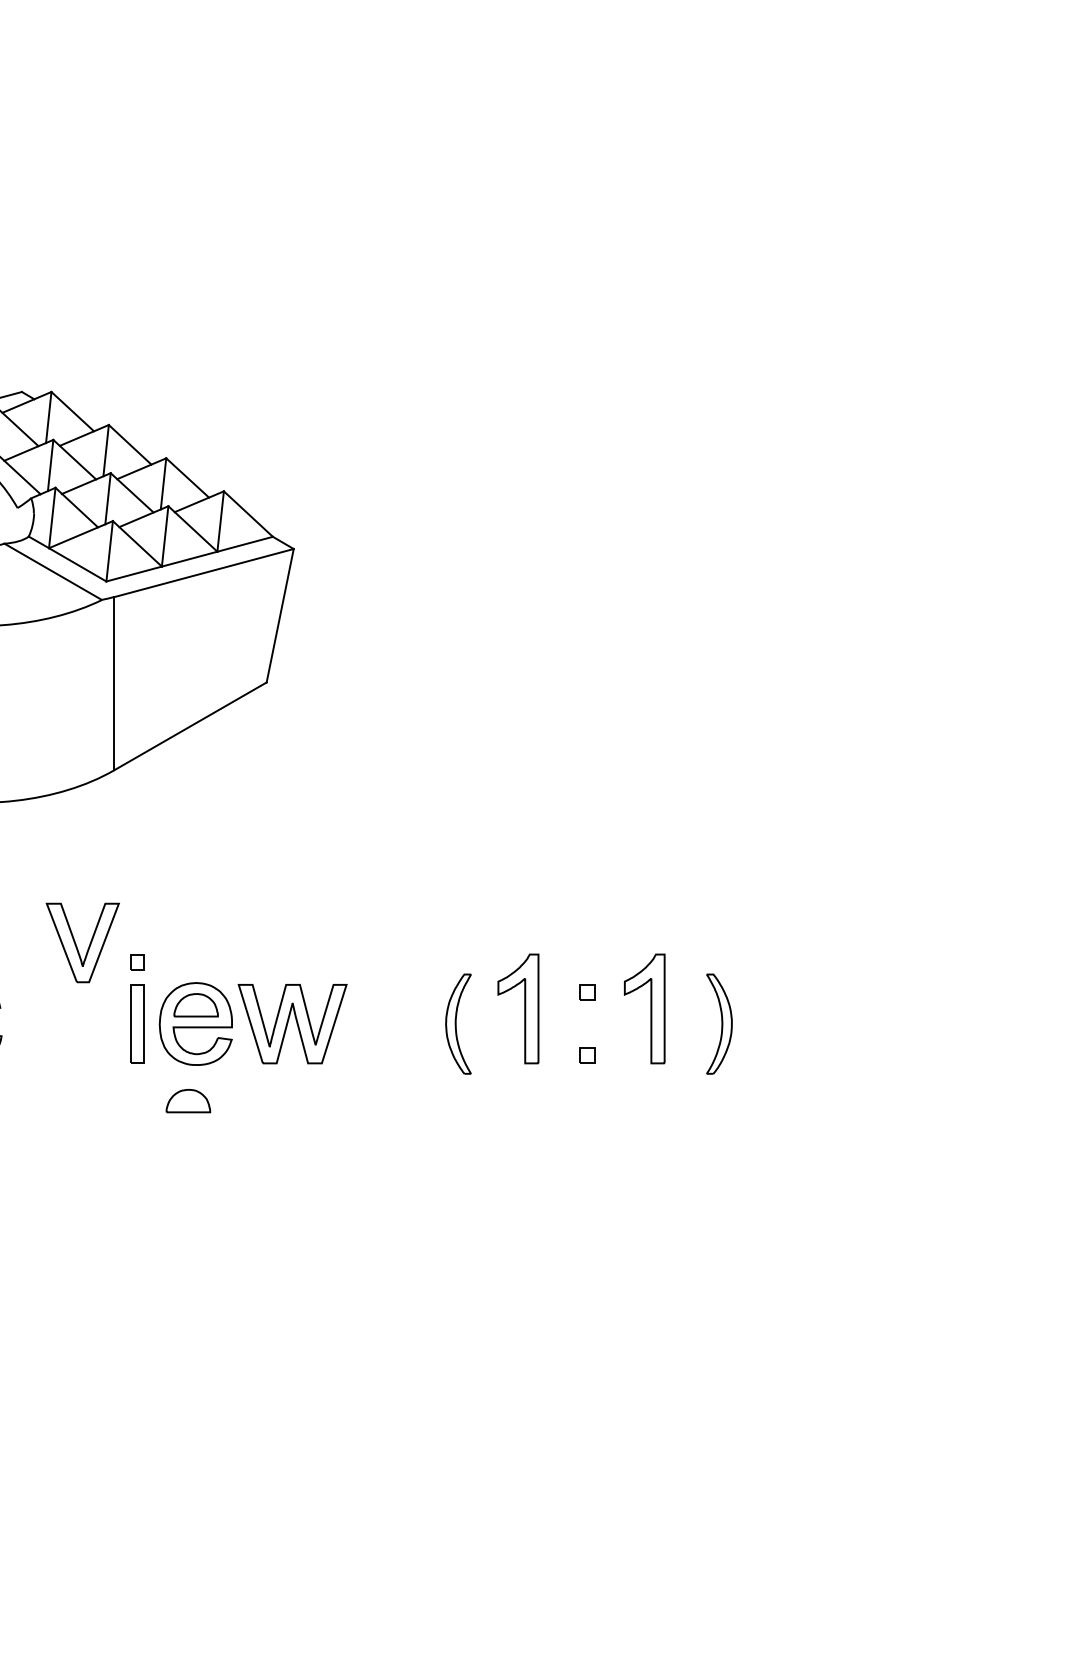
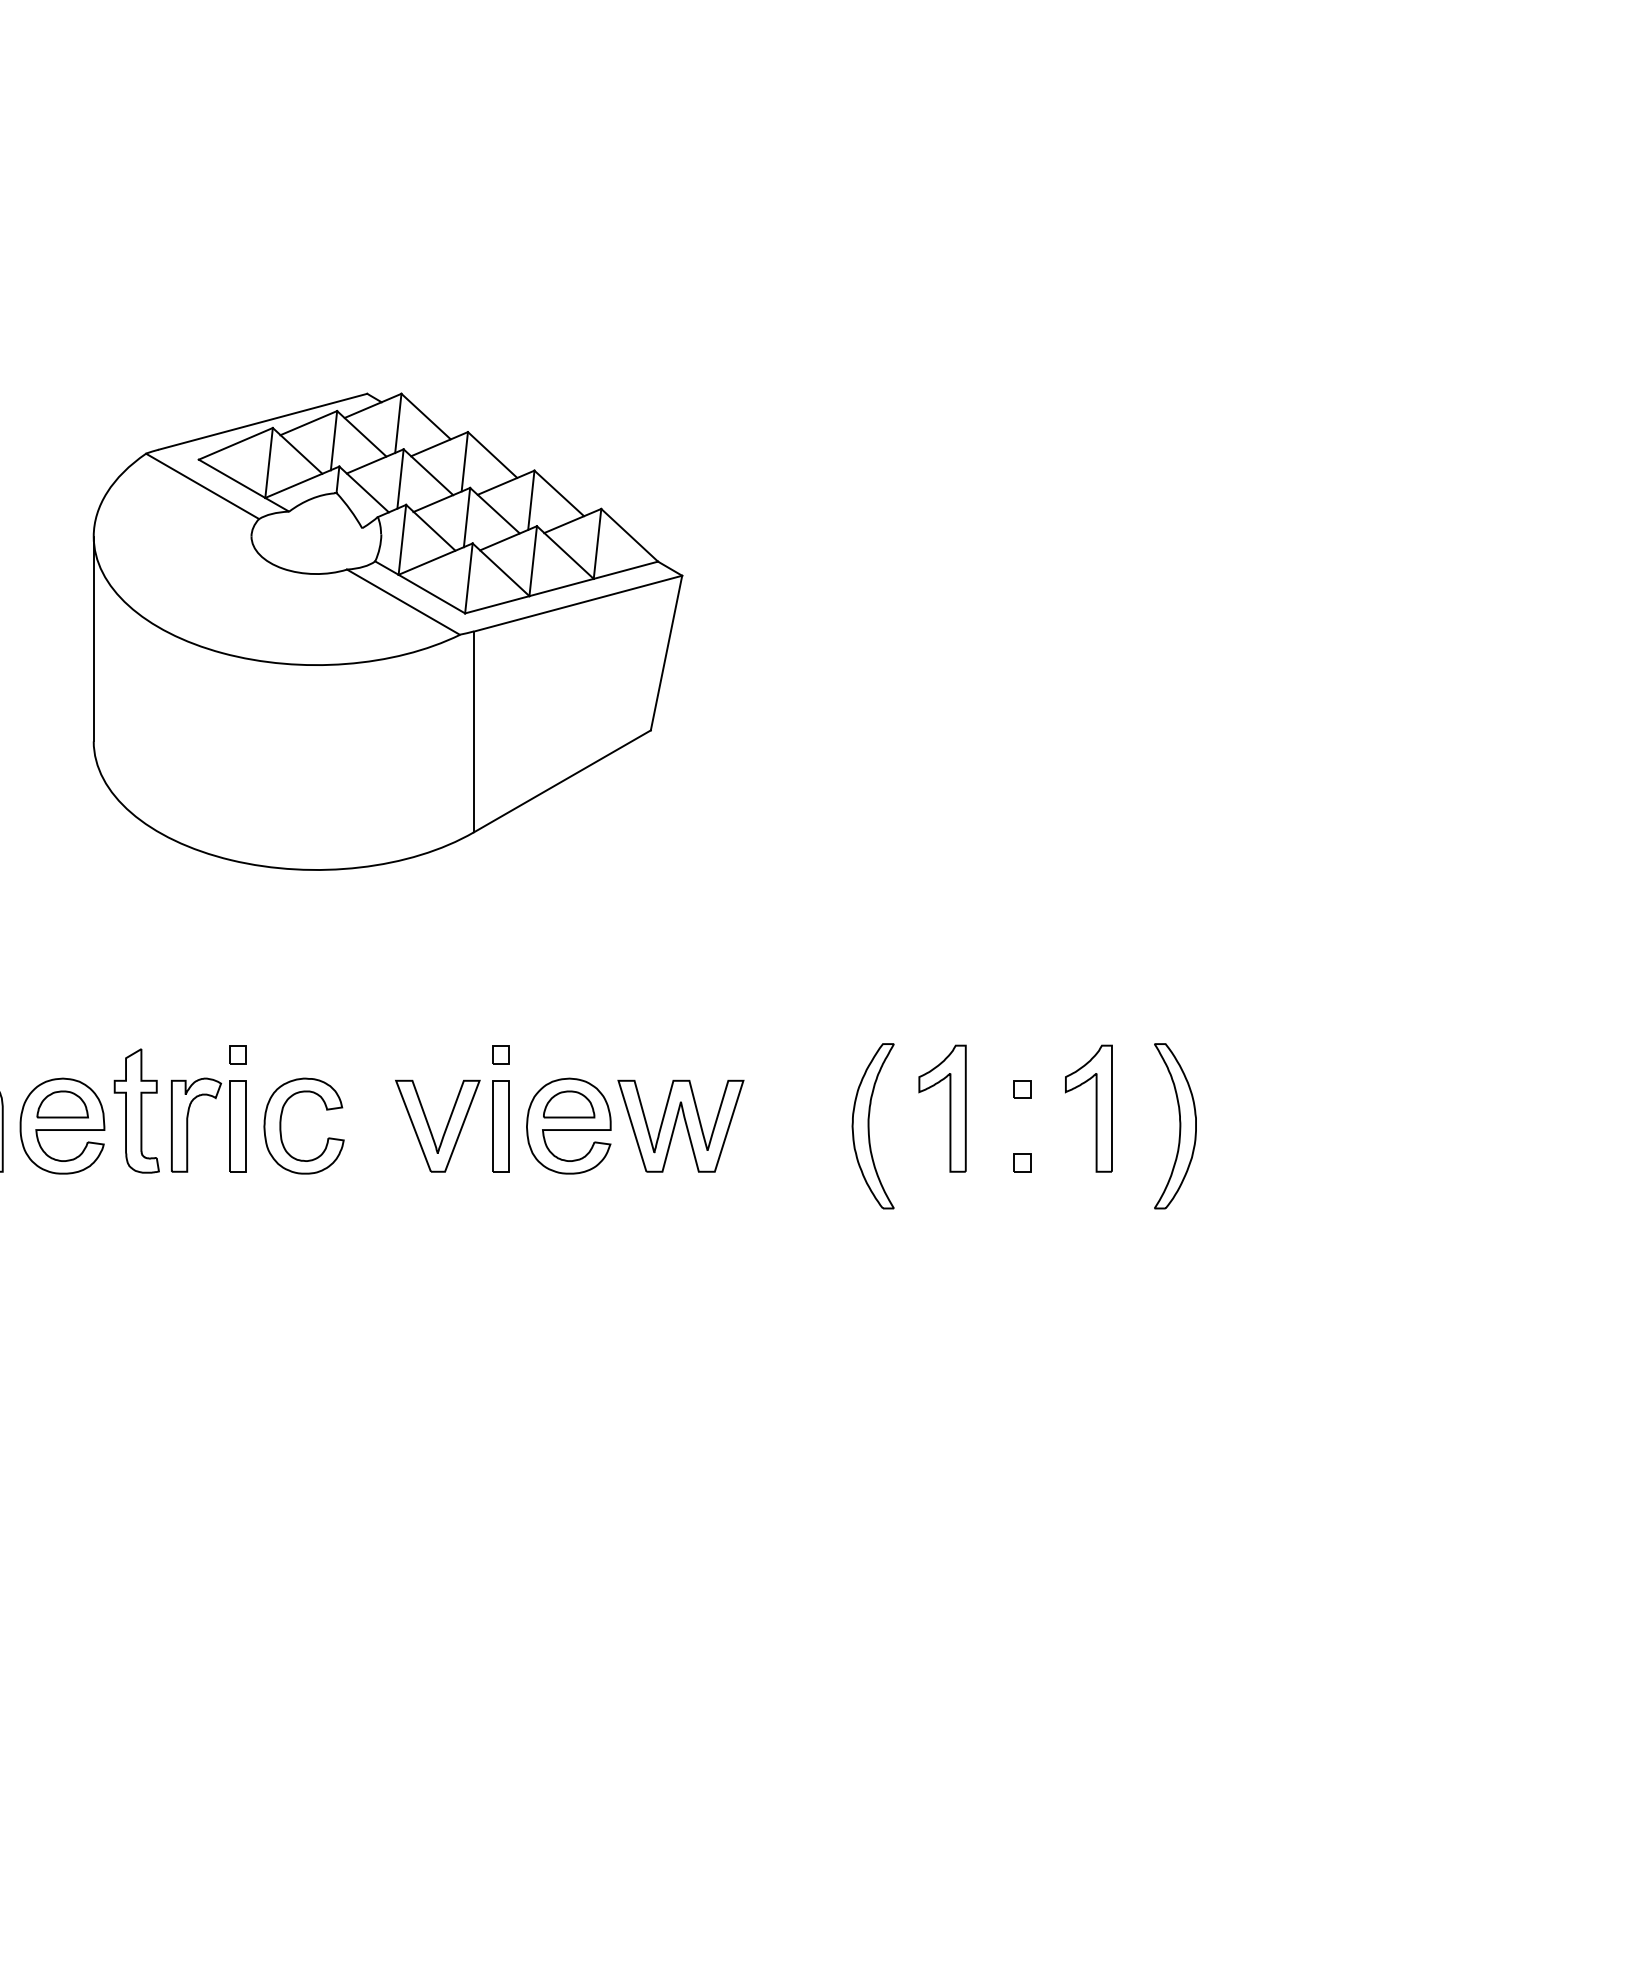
part: (76, 944) -> (430, 1127), moved
part: (457, 1024) -> (872, 1126), size x1.43
part: (719, 1024) -> (1175, 1126), size x1.43
part: (188, 1101) -> (560, 1215), removed

